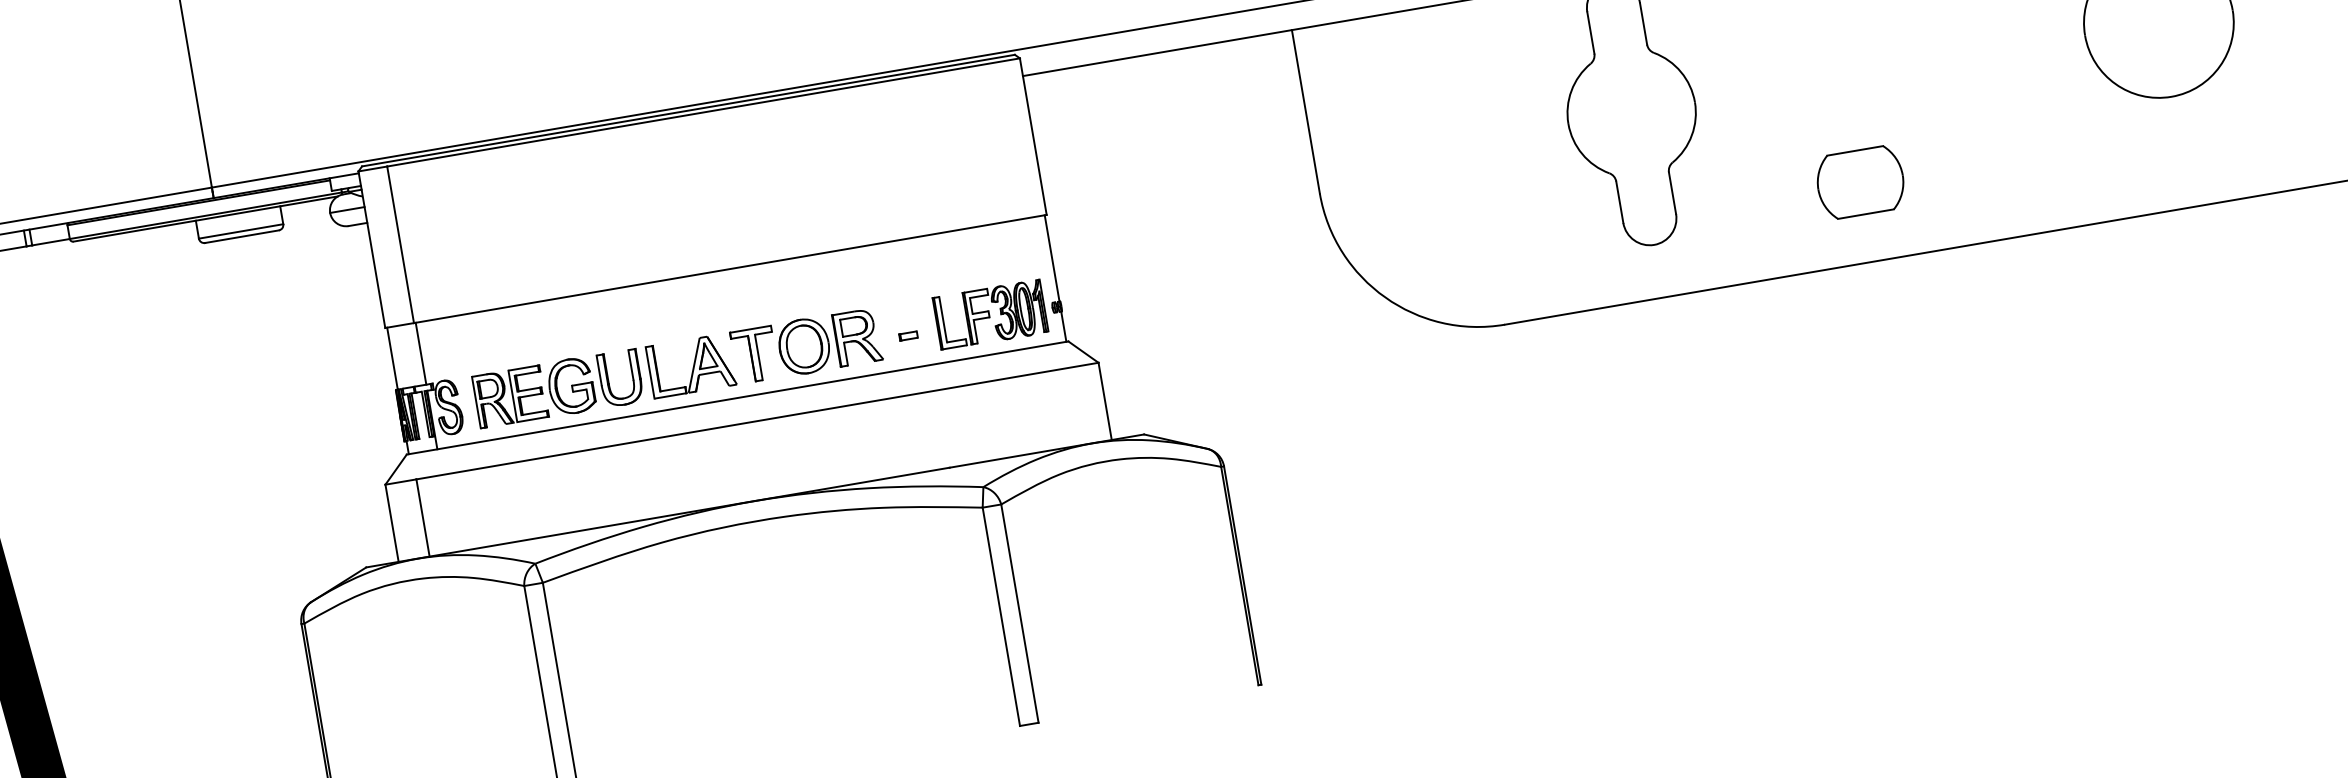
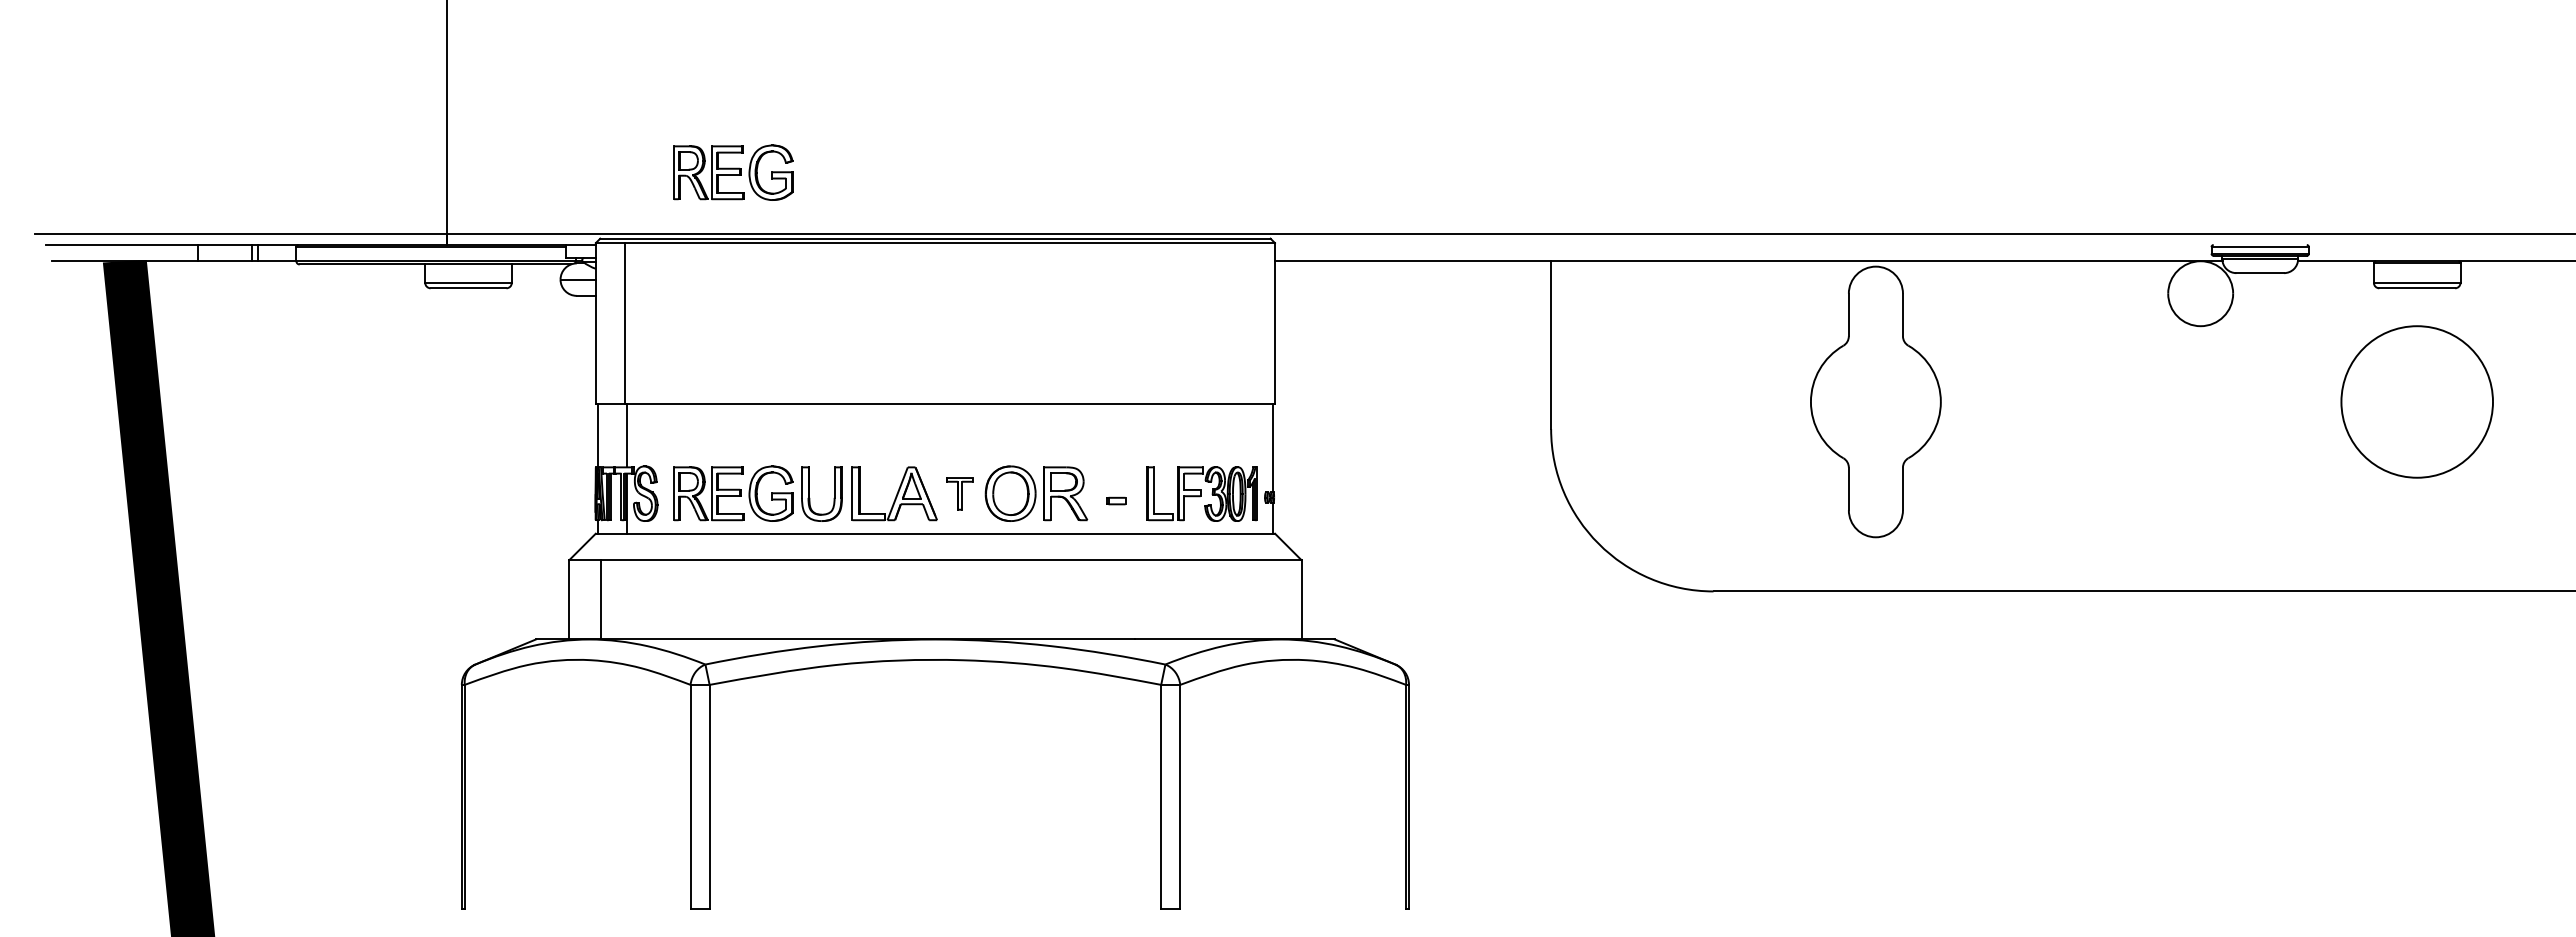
part: (480, 79) -> (733, 172), added
part: (1860, 182) -> (2092, 510), removed
part: (754, 354) -> (959, 493), size x0.6

